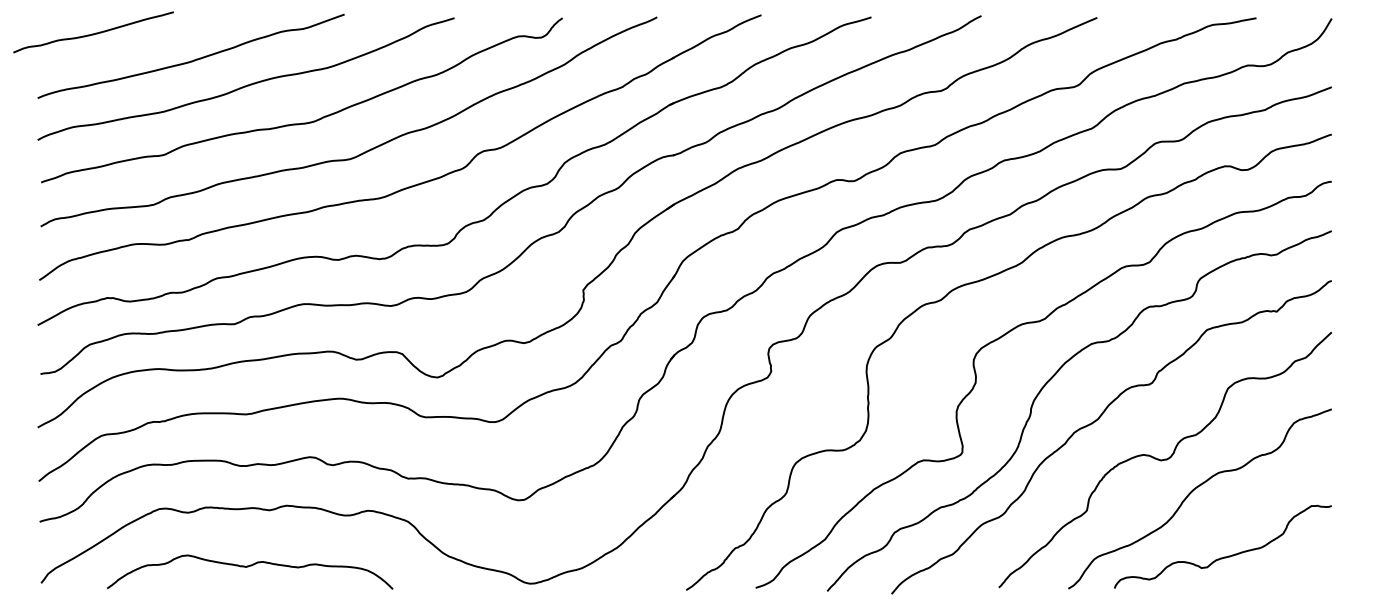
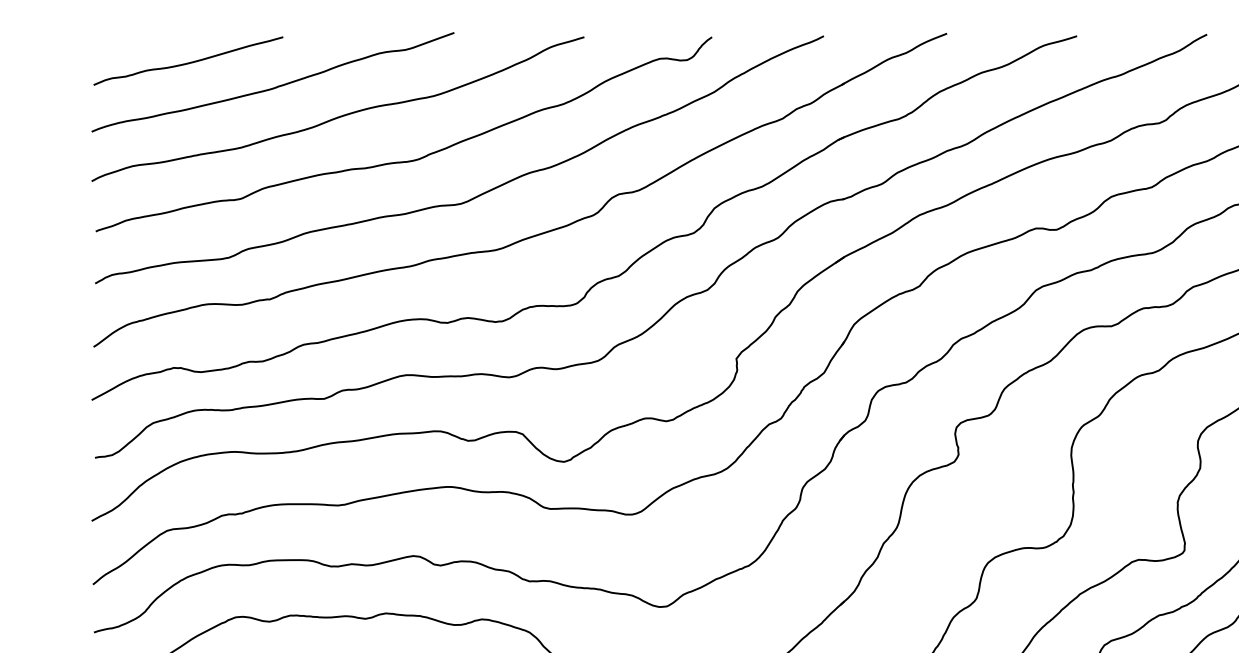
curve: (93, 33) -> (188, 62), moved

